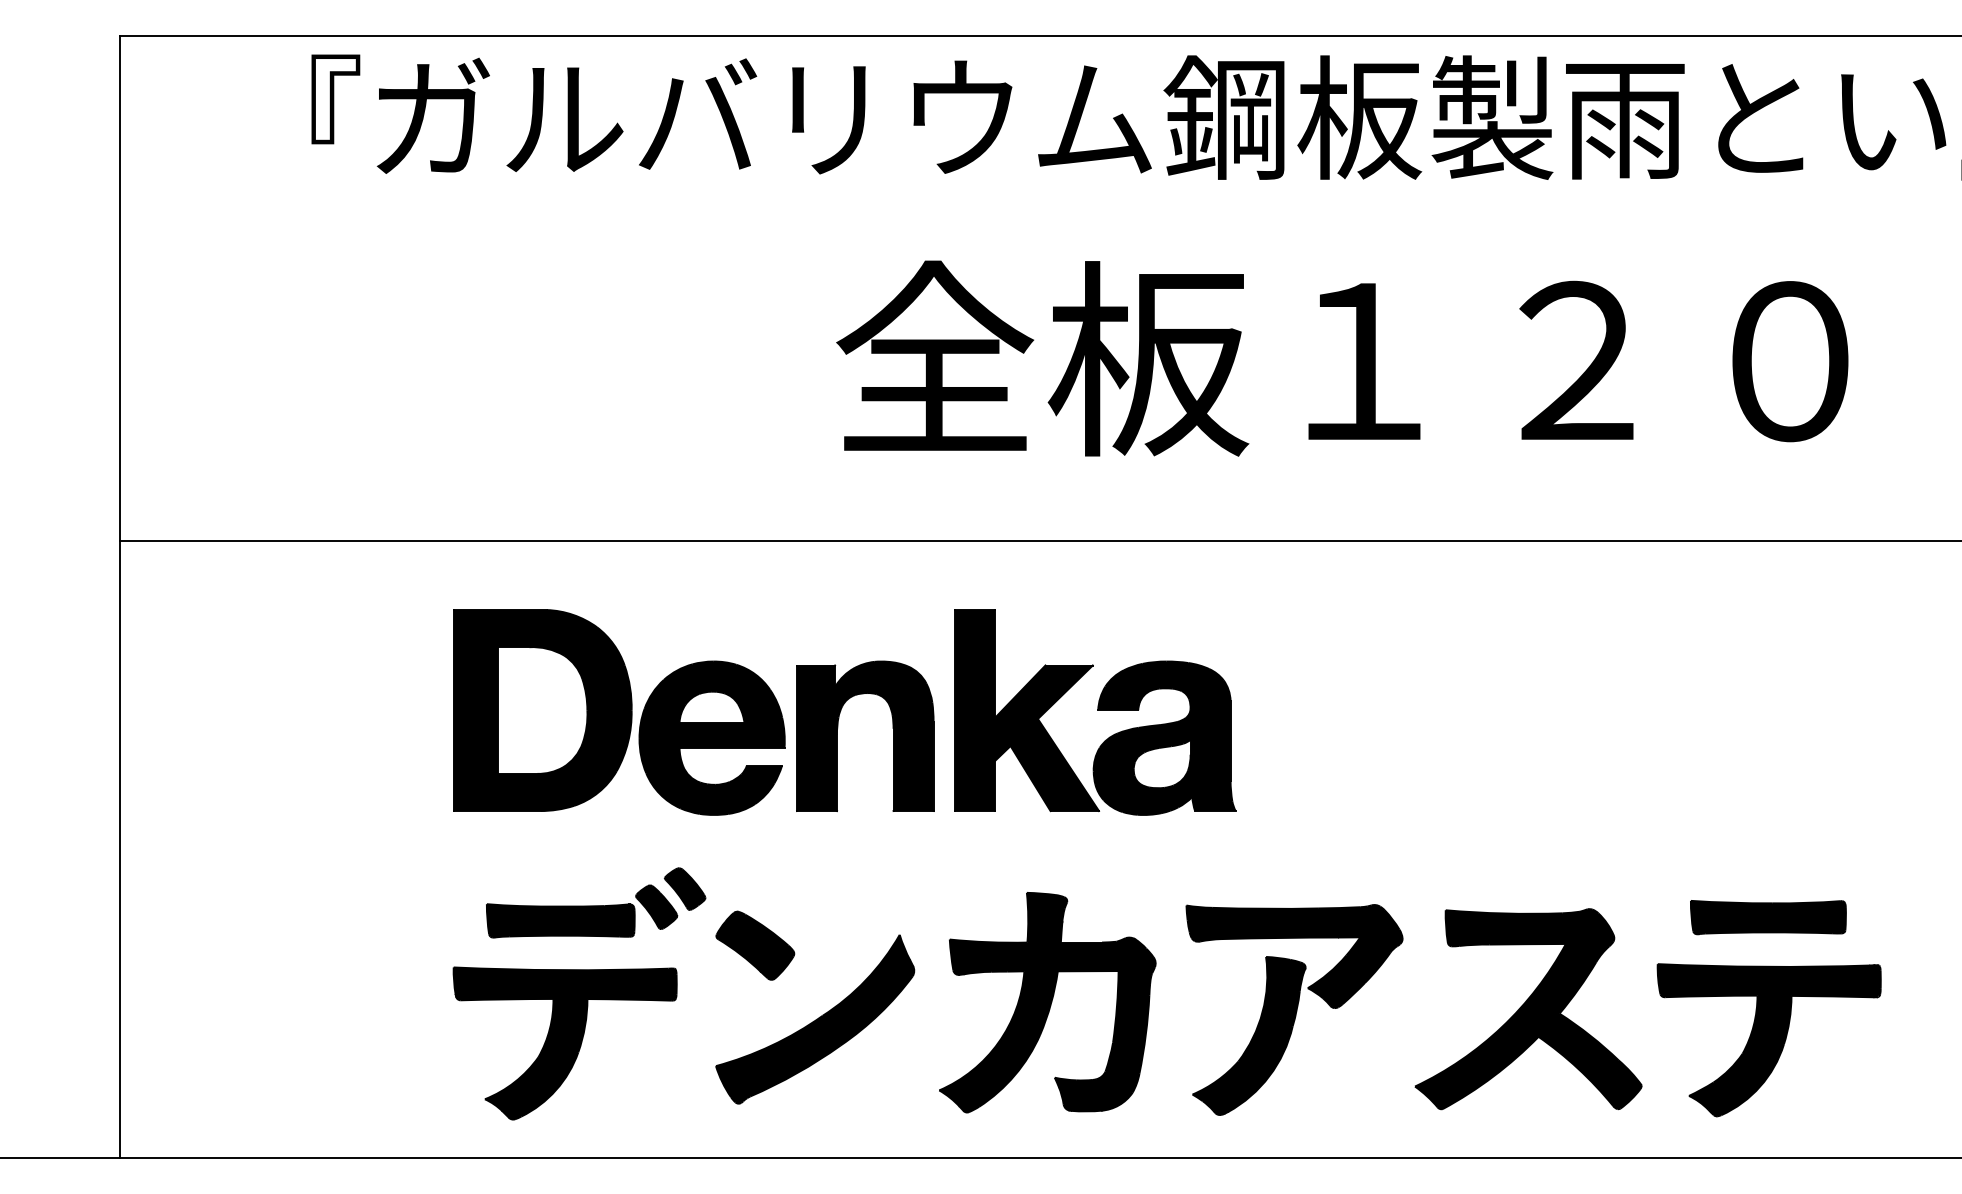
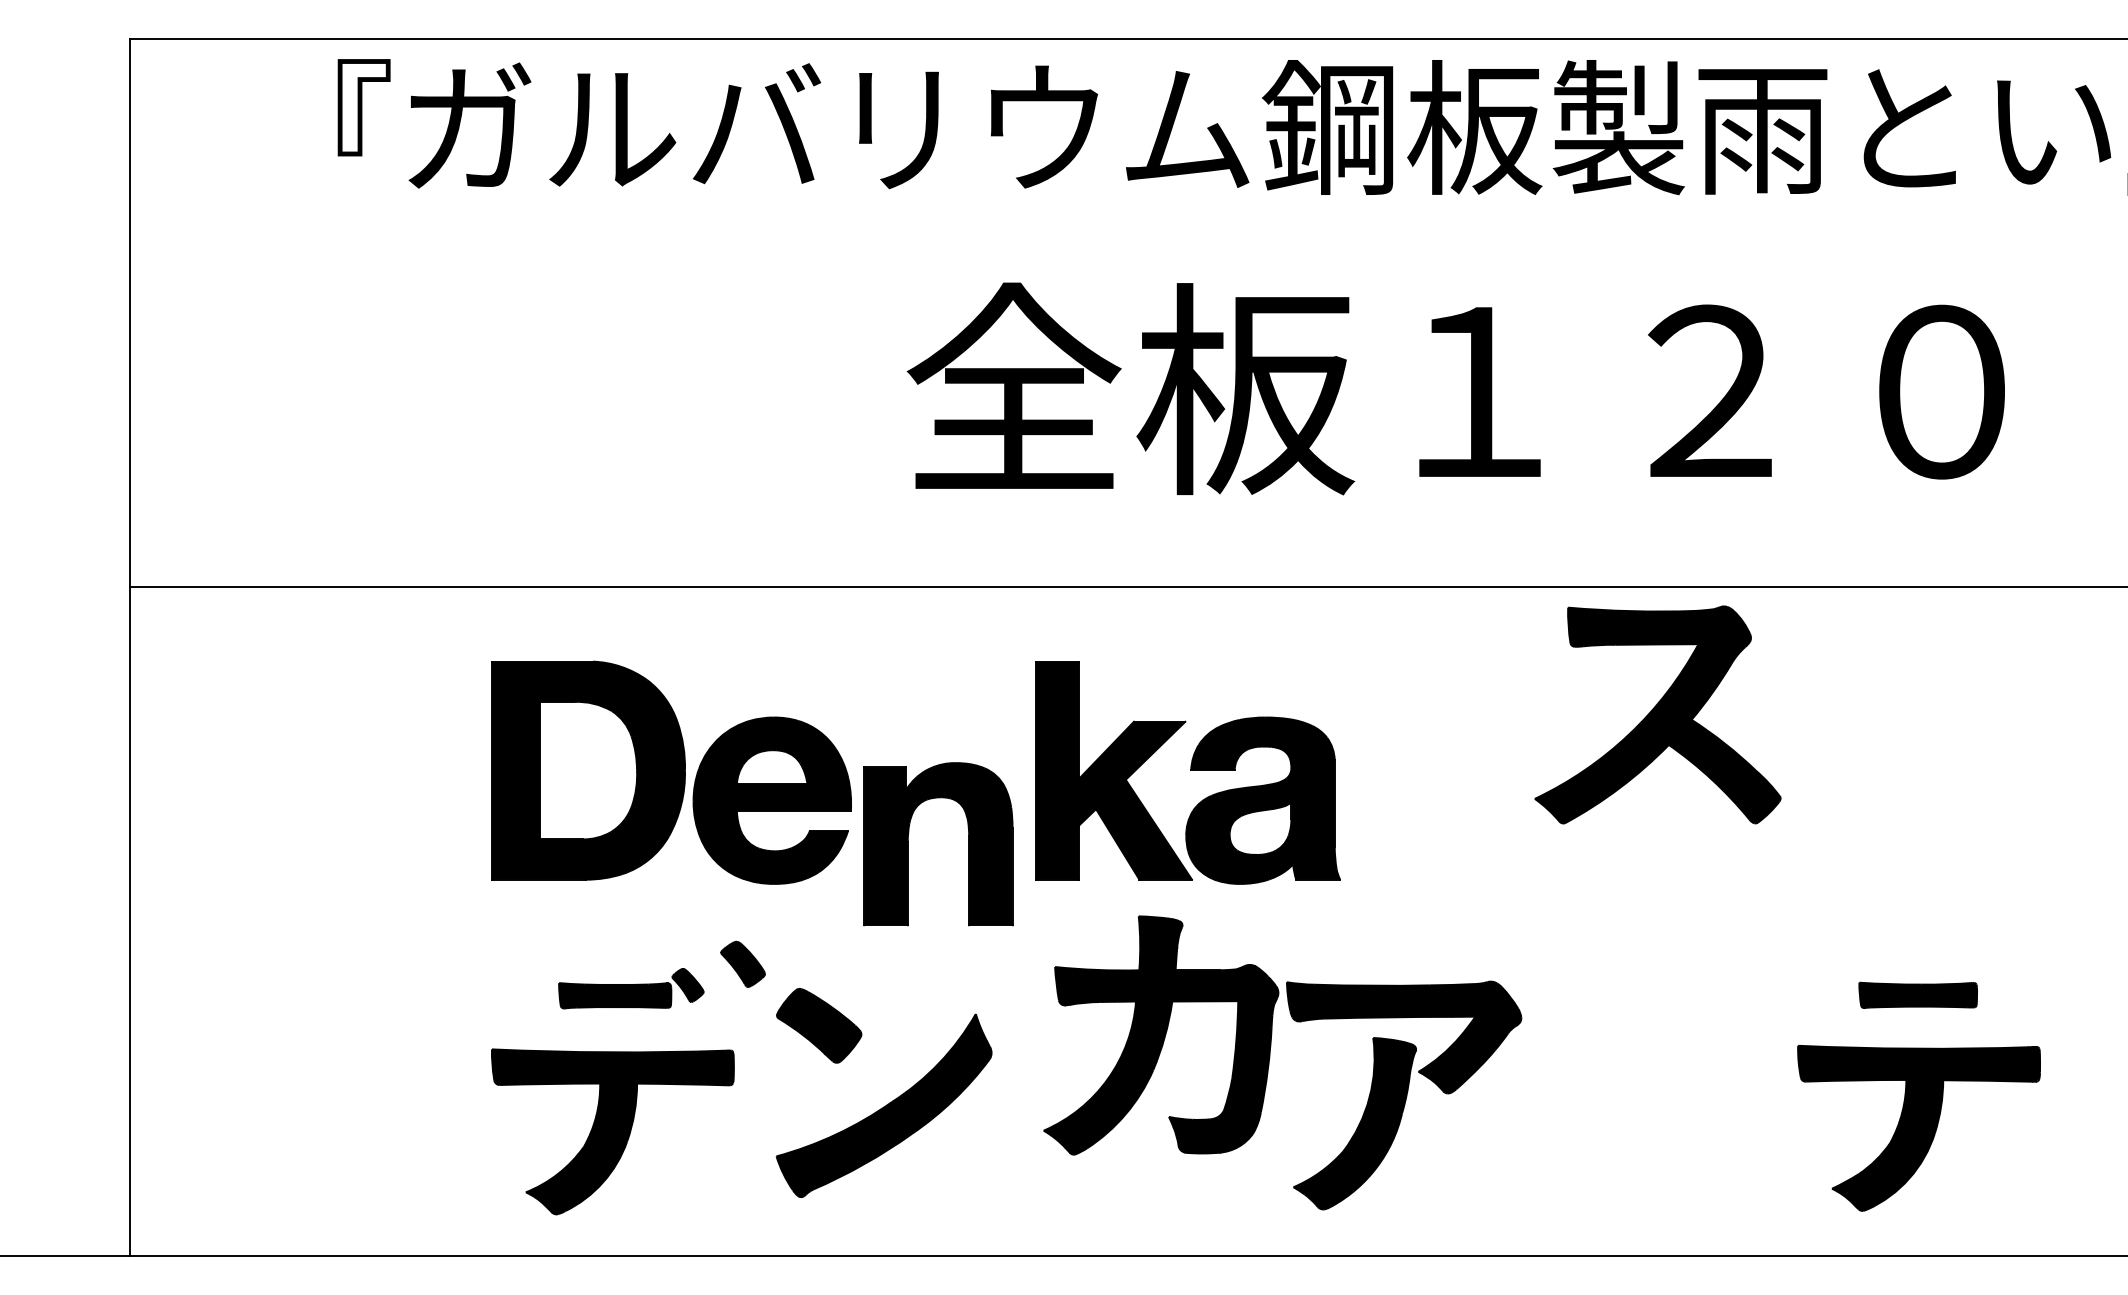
part: (837, 736) -> (908, 844), moved
part: (582, 911) -> (631, 988), size x0.7
part: (1768, 917) -> (1918, 995), size x0.7
part: (1047, 1002) -> (1161, 1035), moved
part: (1528, 1009) -> (1657, 715), moved

